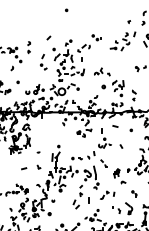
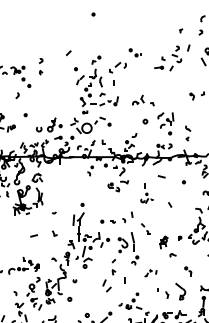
part: (43, 61) -> (61, 86), removed
part: (104, 138) -> (146, 193), size x0.7
part: (107, 195) -> (150, 273), size x0.6

